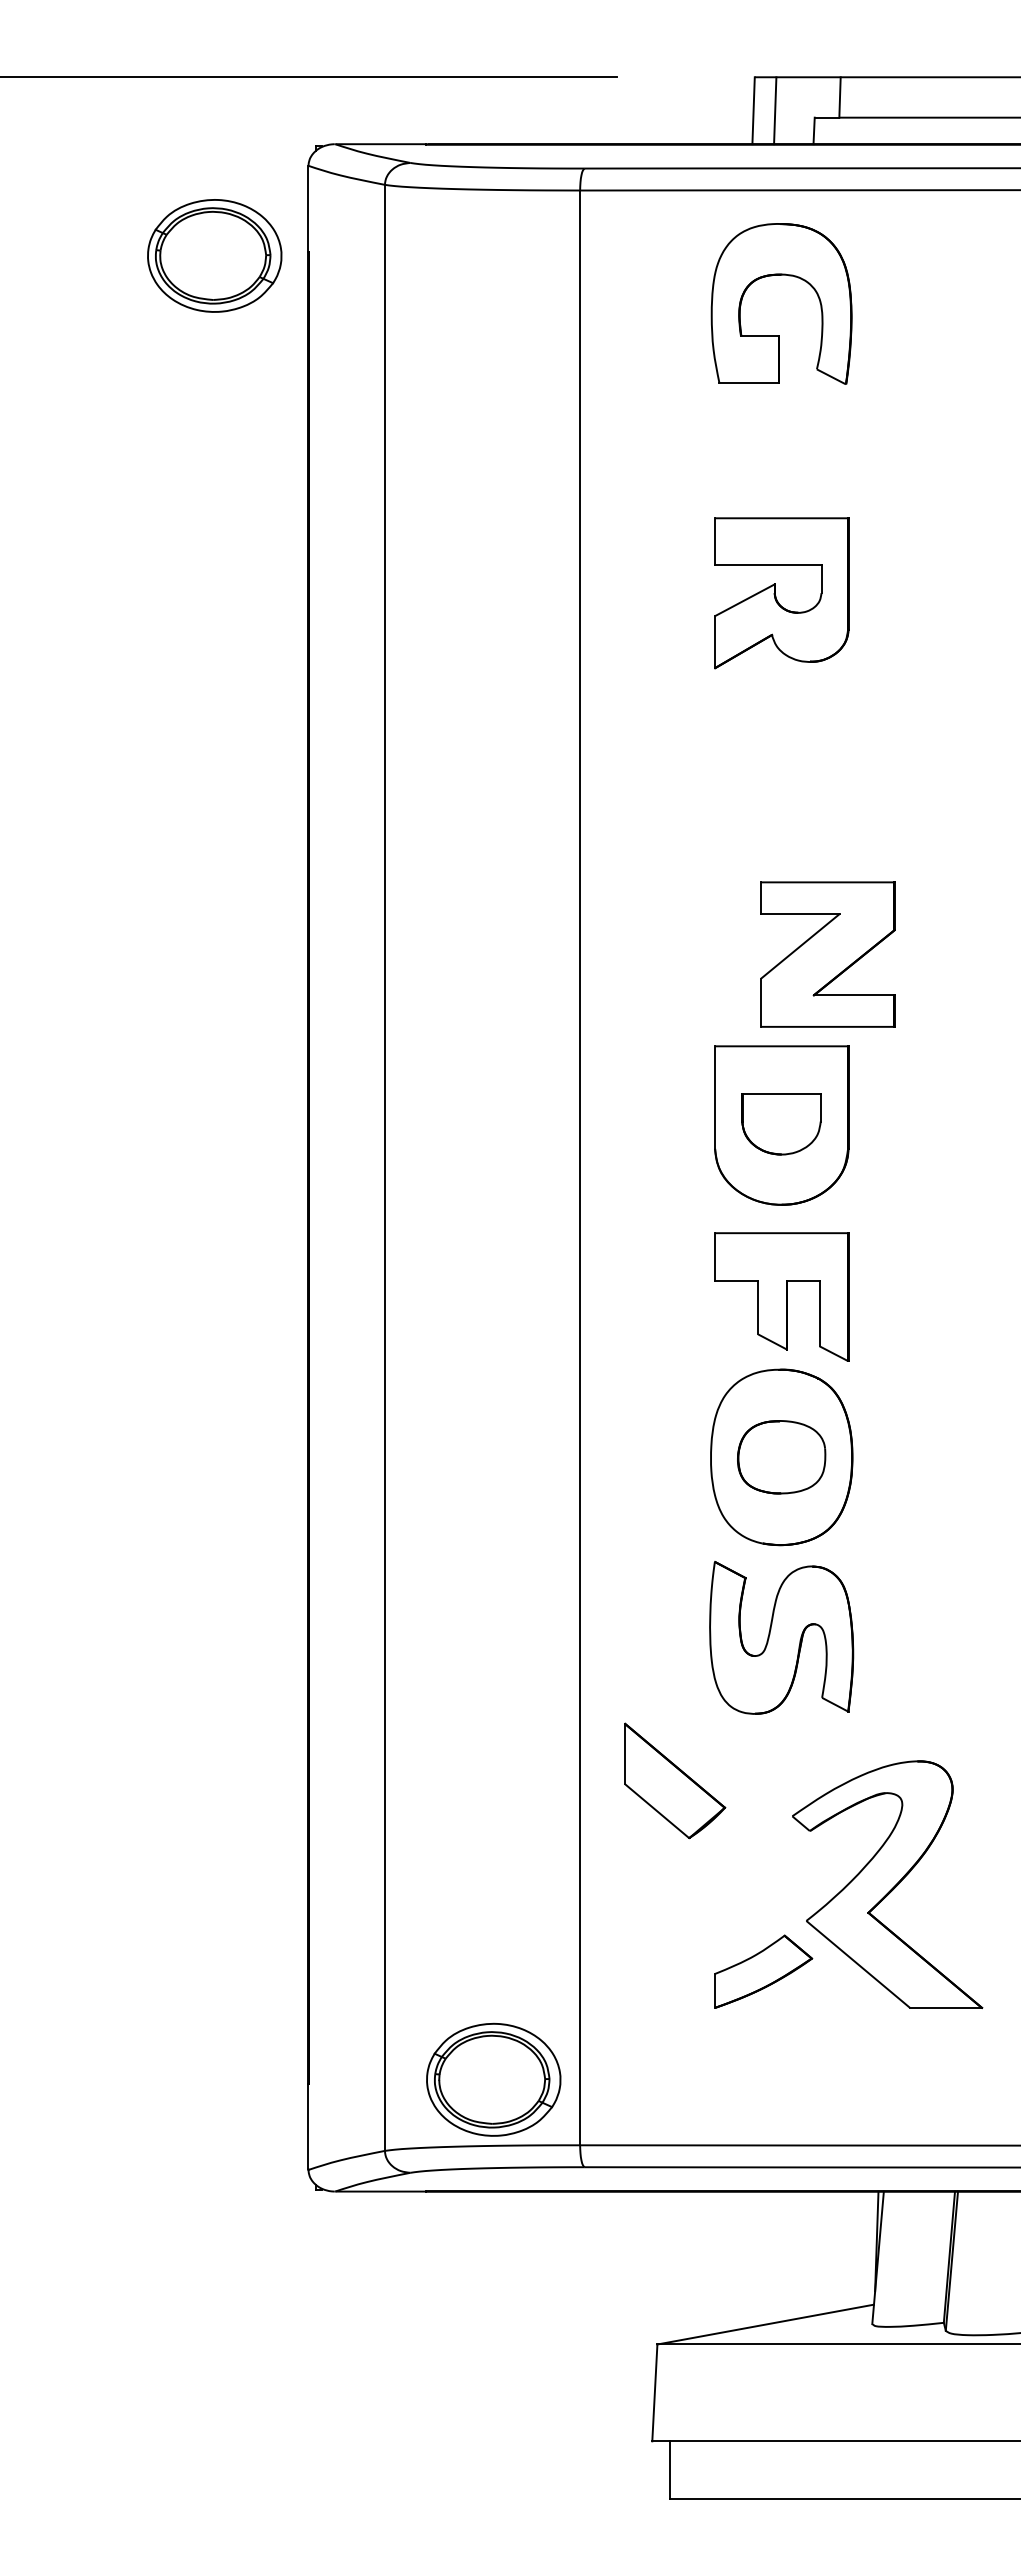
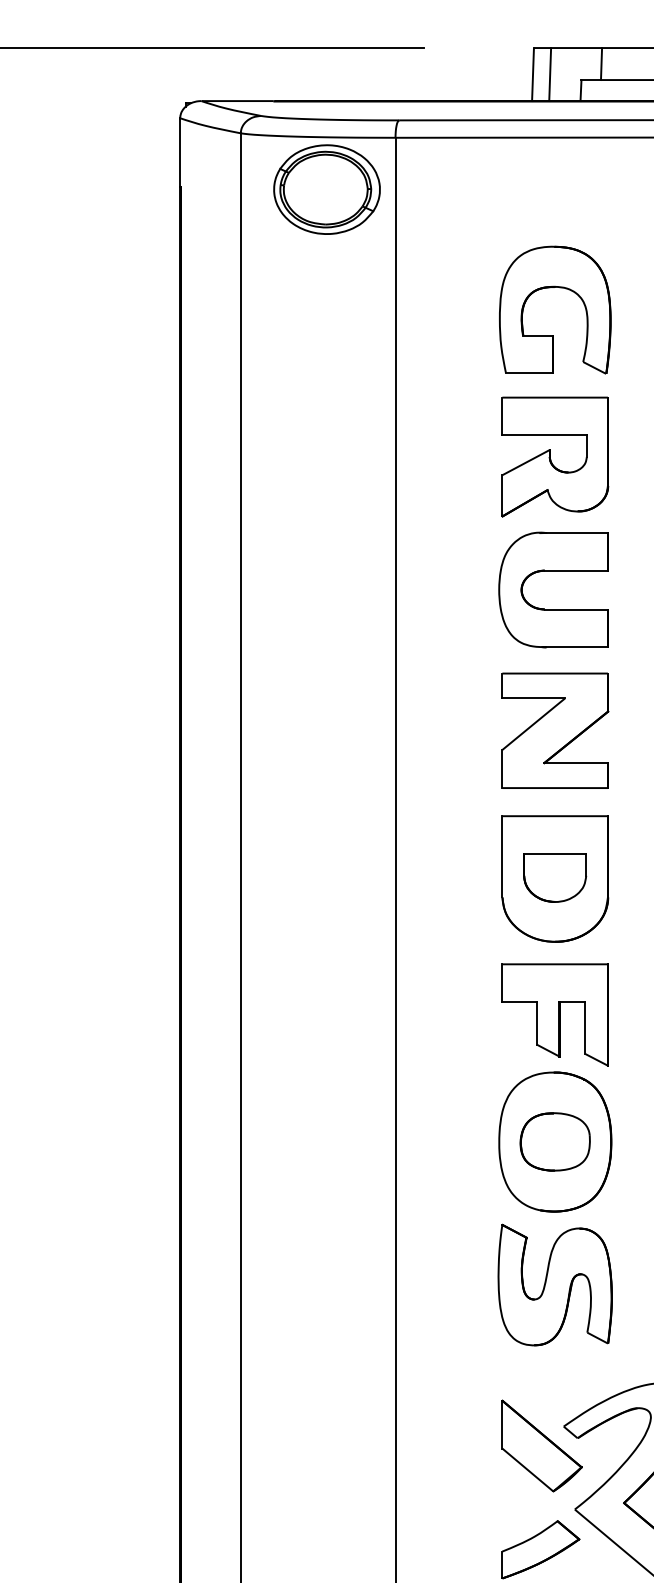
part: (214, 255) -> (326, 189), moved
part: (781, 275) -> (555, 287), moved
part: (779, 737) -> (553, 571), added
part: (827, 954) -> (555, 730), moved
part: (675, 1780) -> (542, 1445), moved

